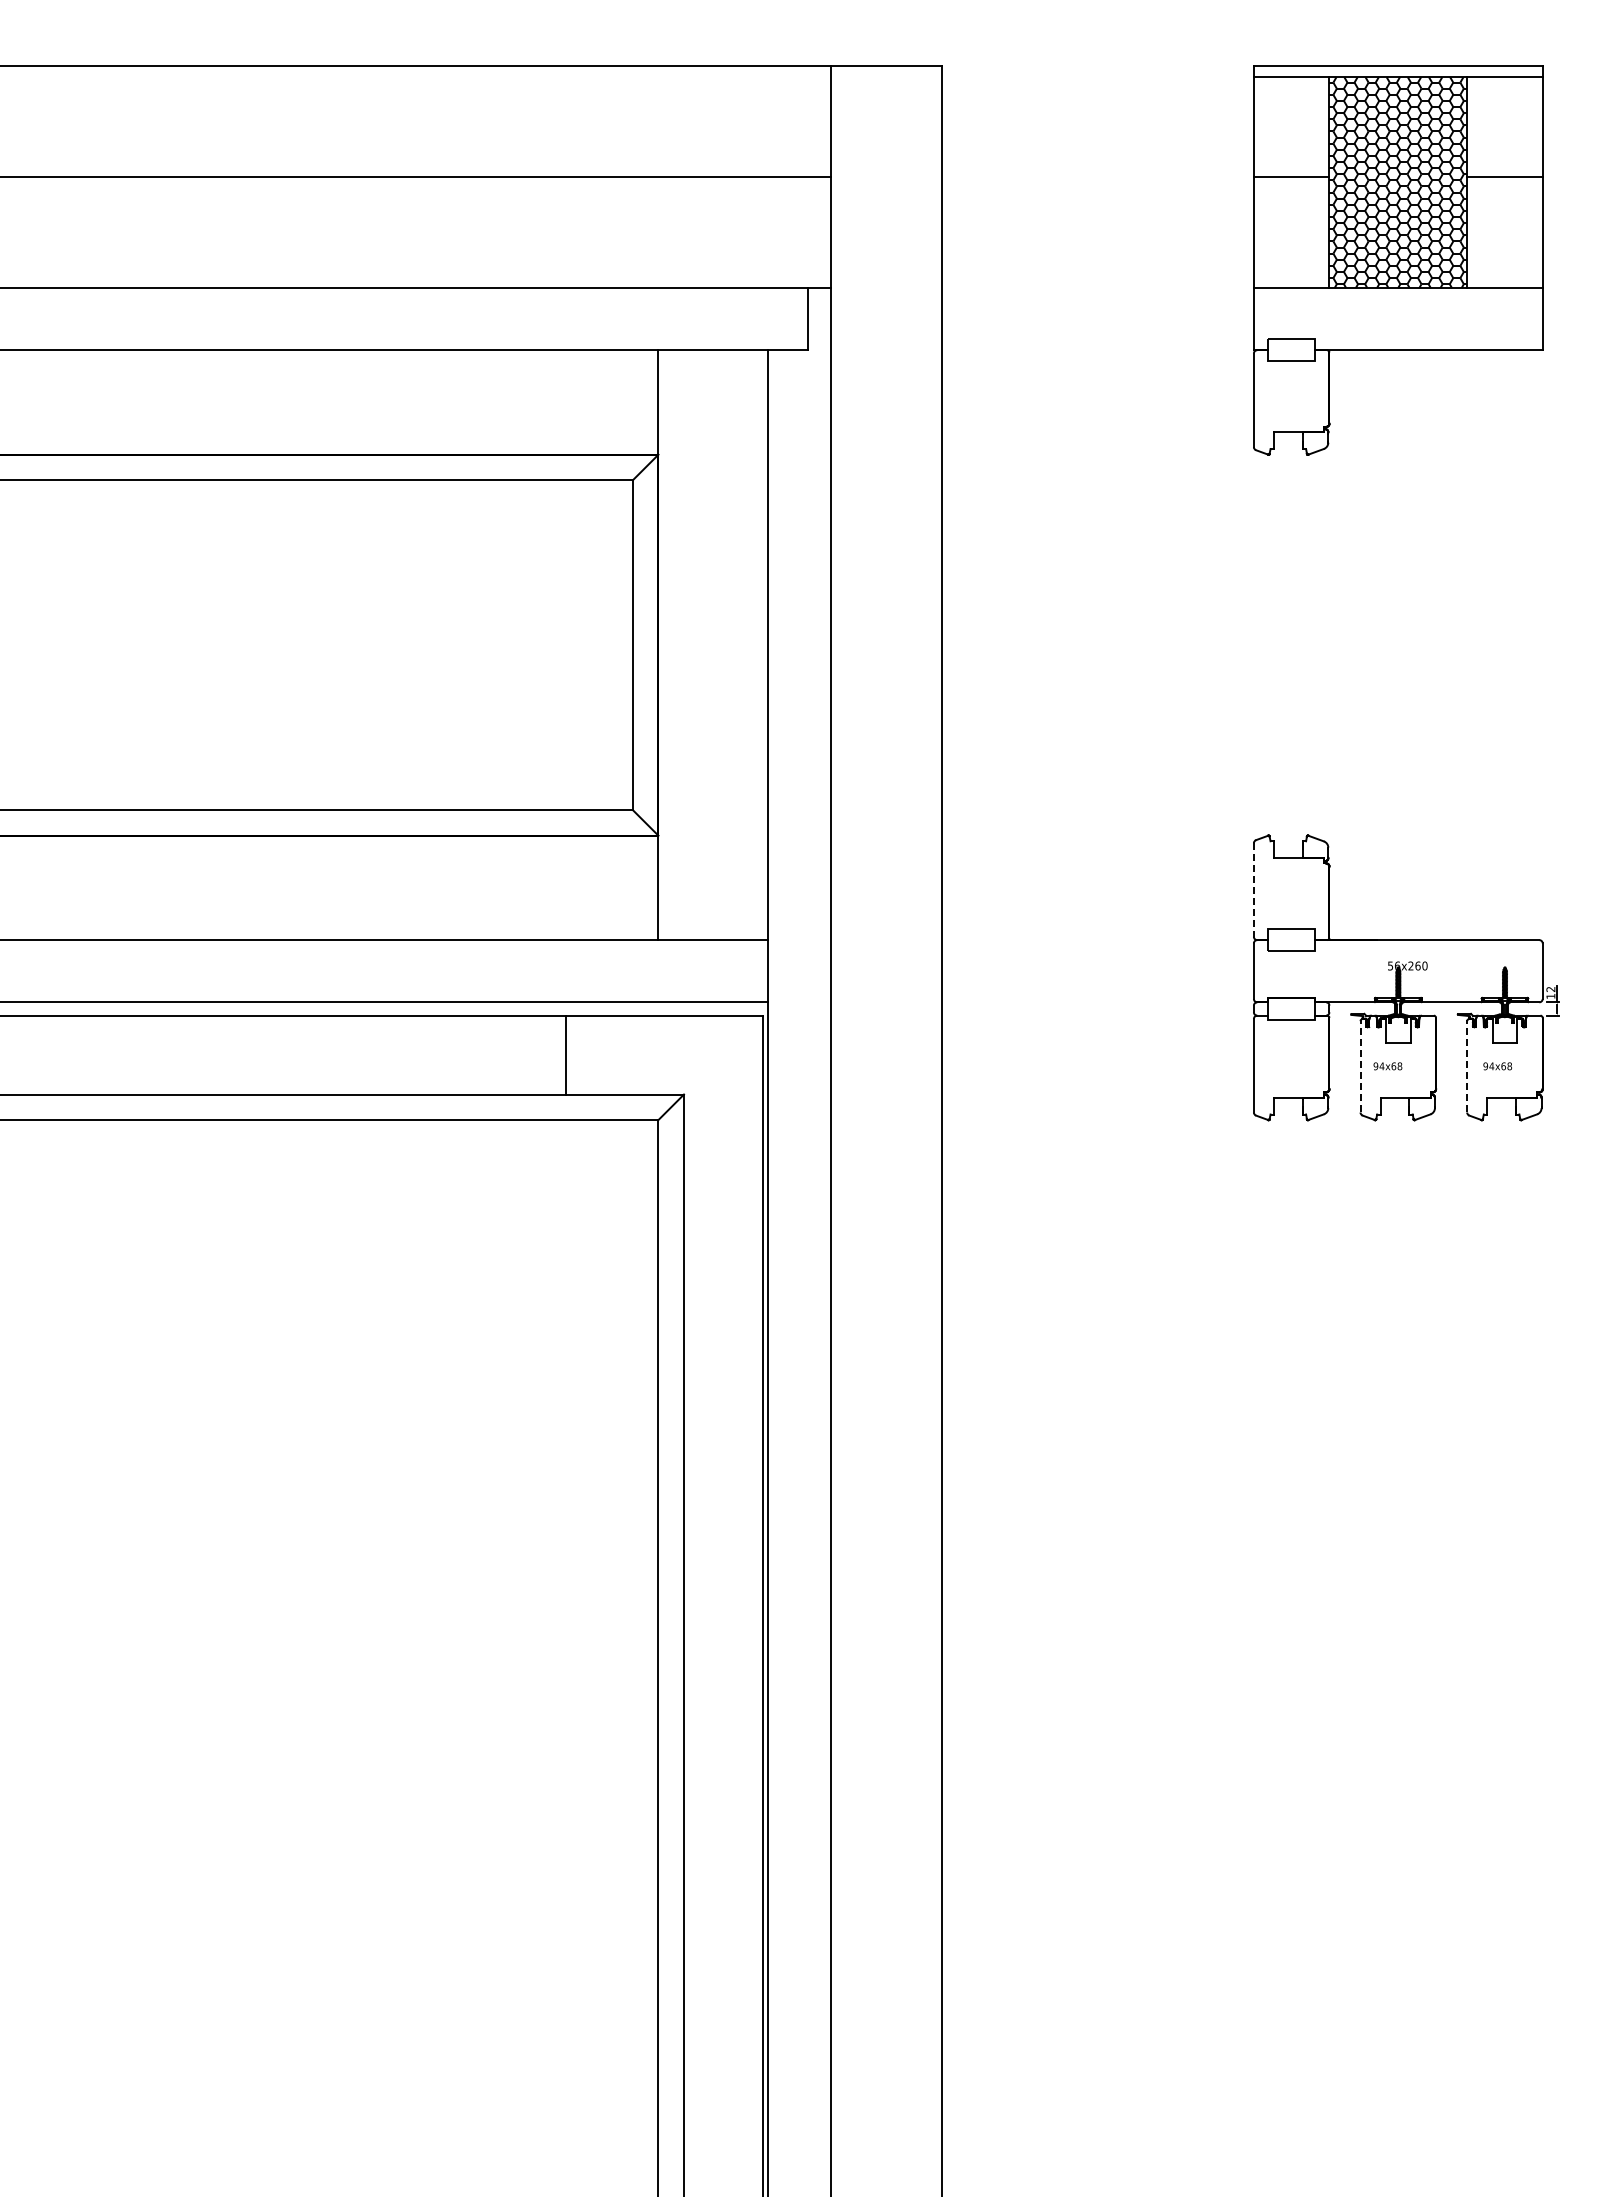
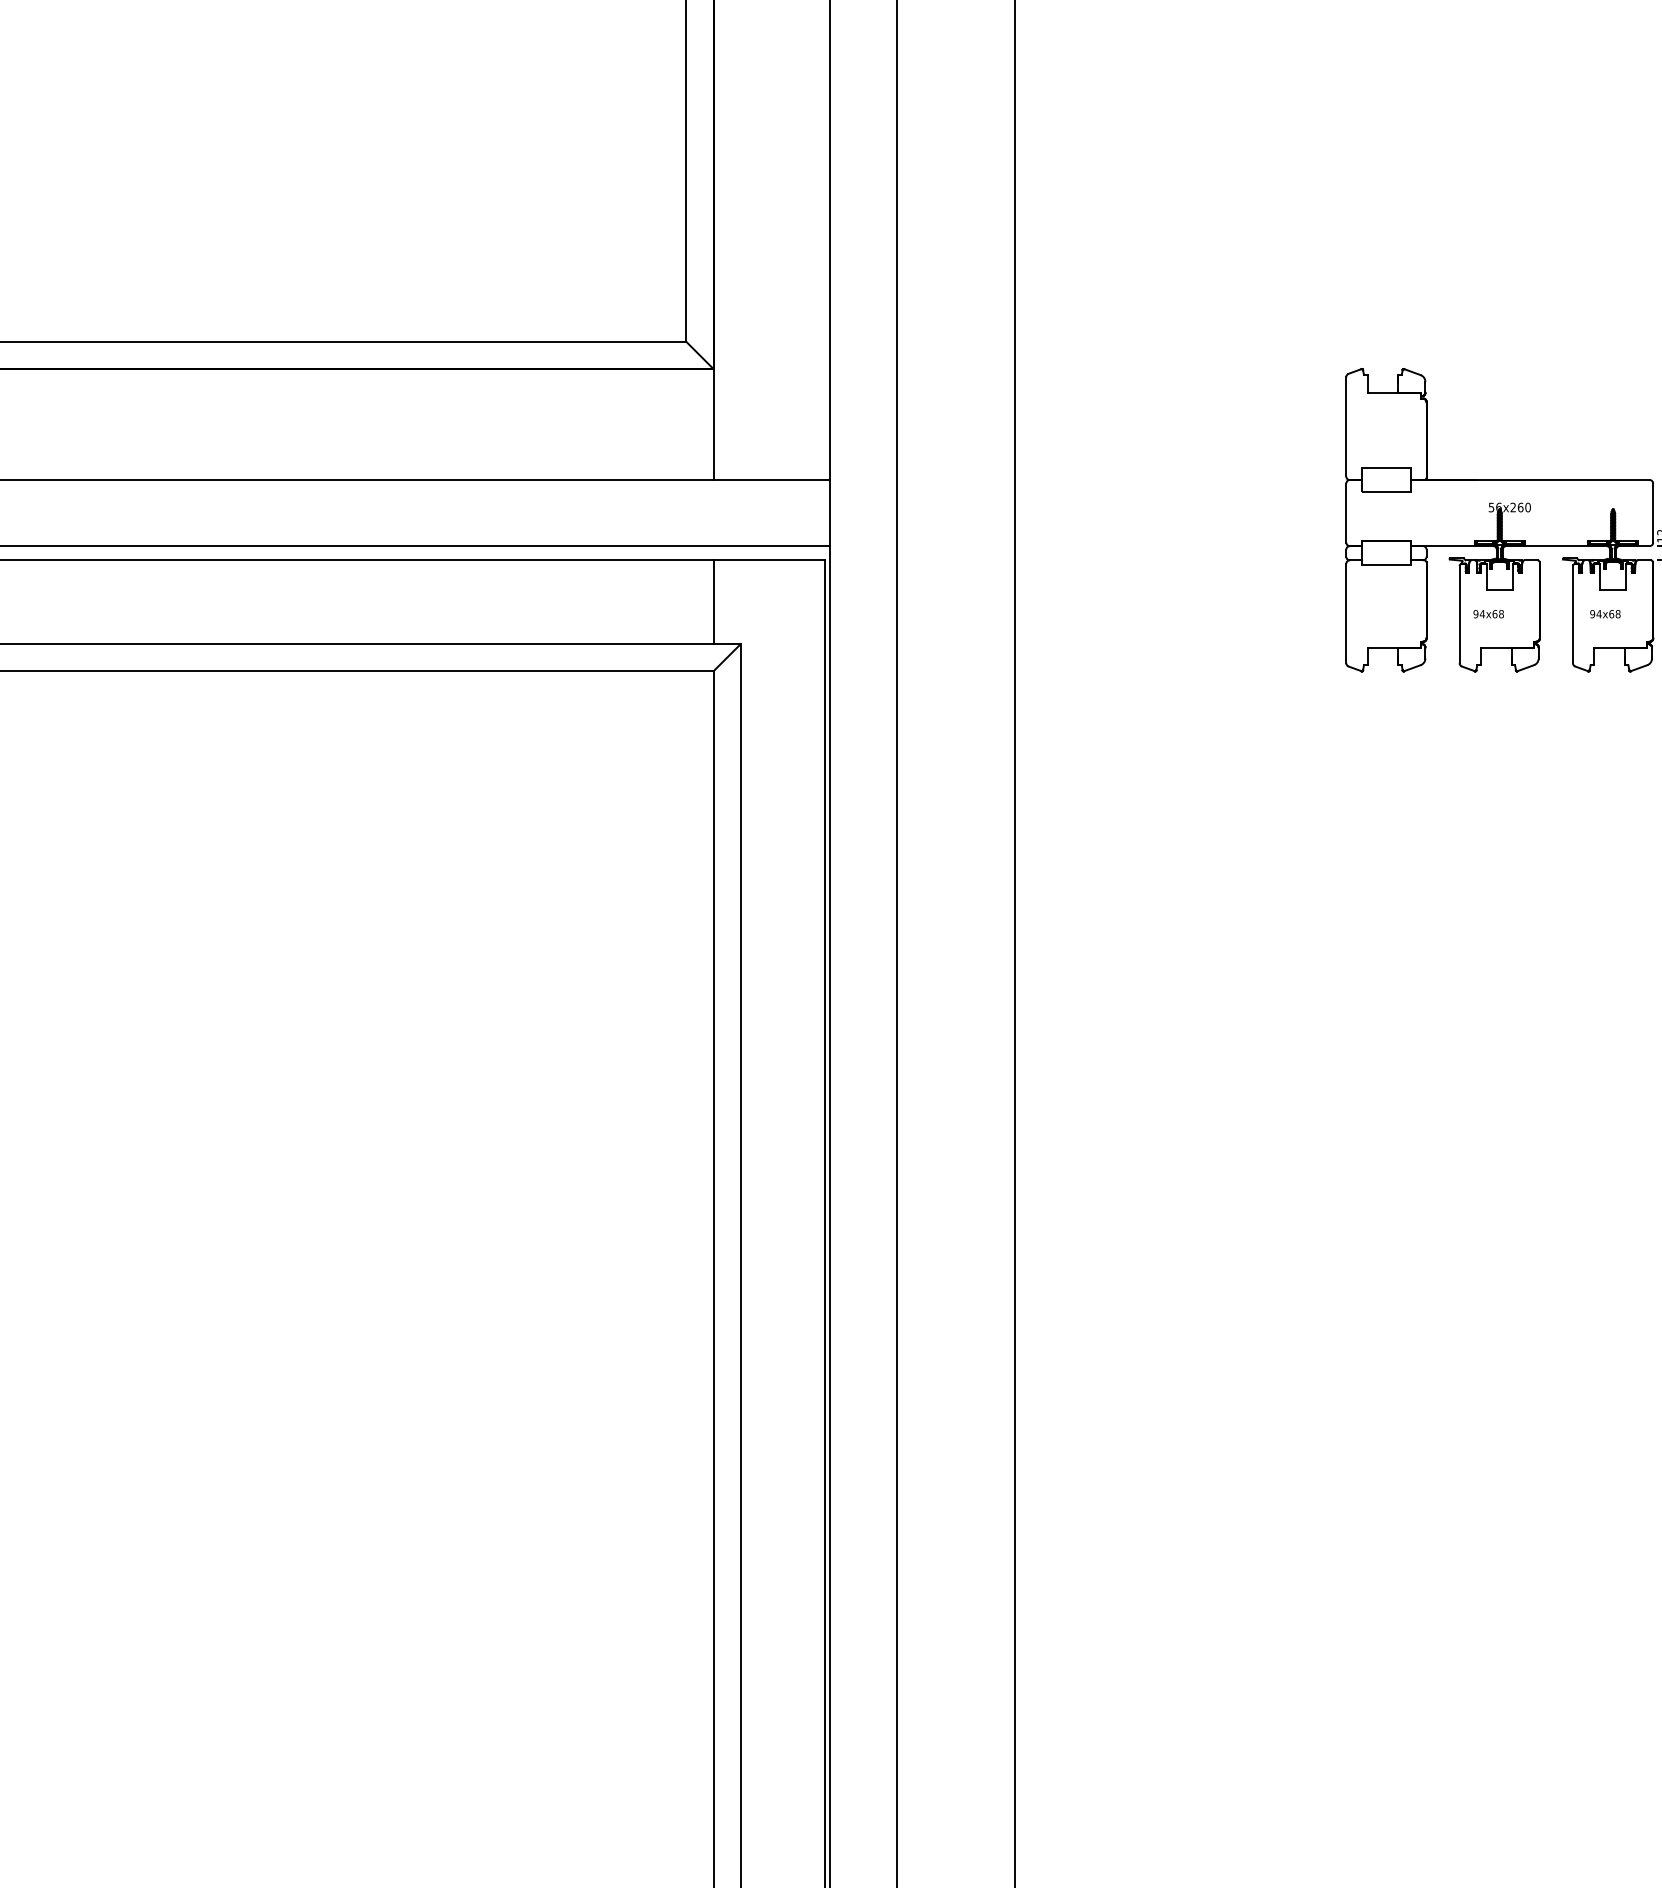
line: (1253, 890) -> (1345, 427), dashed -> solid
line: (566, 1054) -> (713, 601), moved
line: (1360, 1066) -> (1459, 614), dashed -> solid
line: (1467, 1066) -> (1573, 614), dashed -> solid

